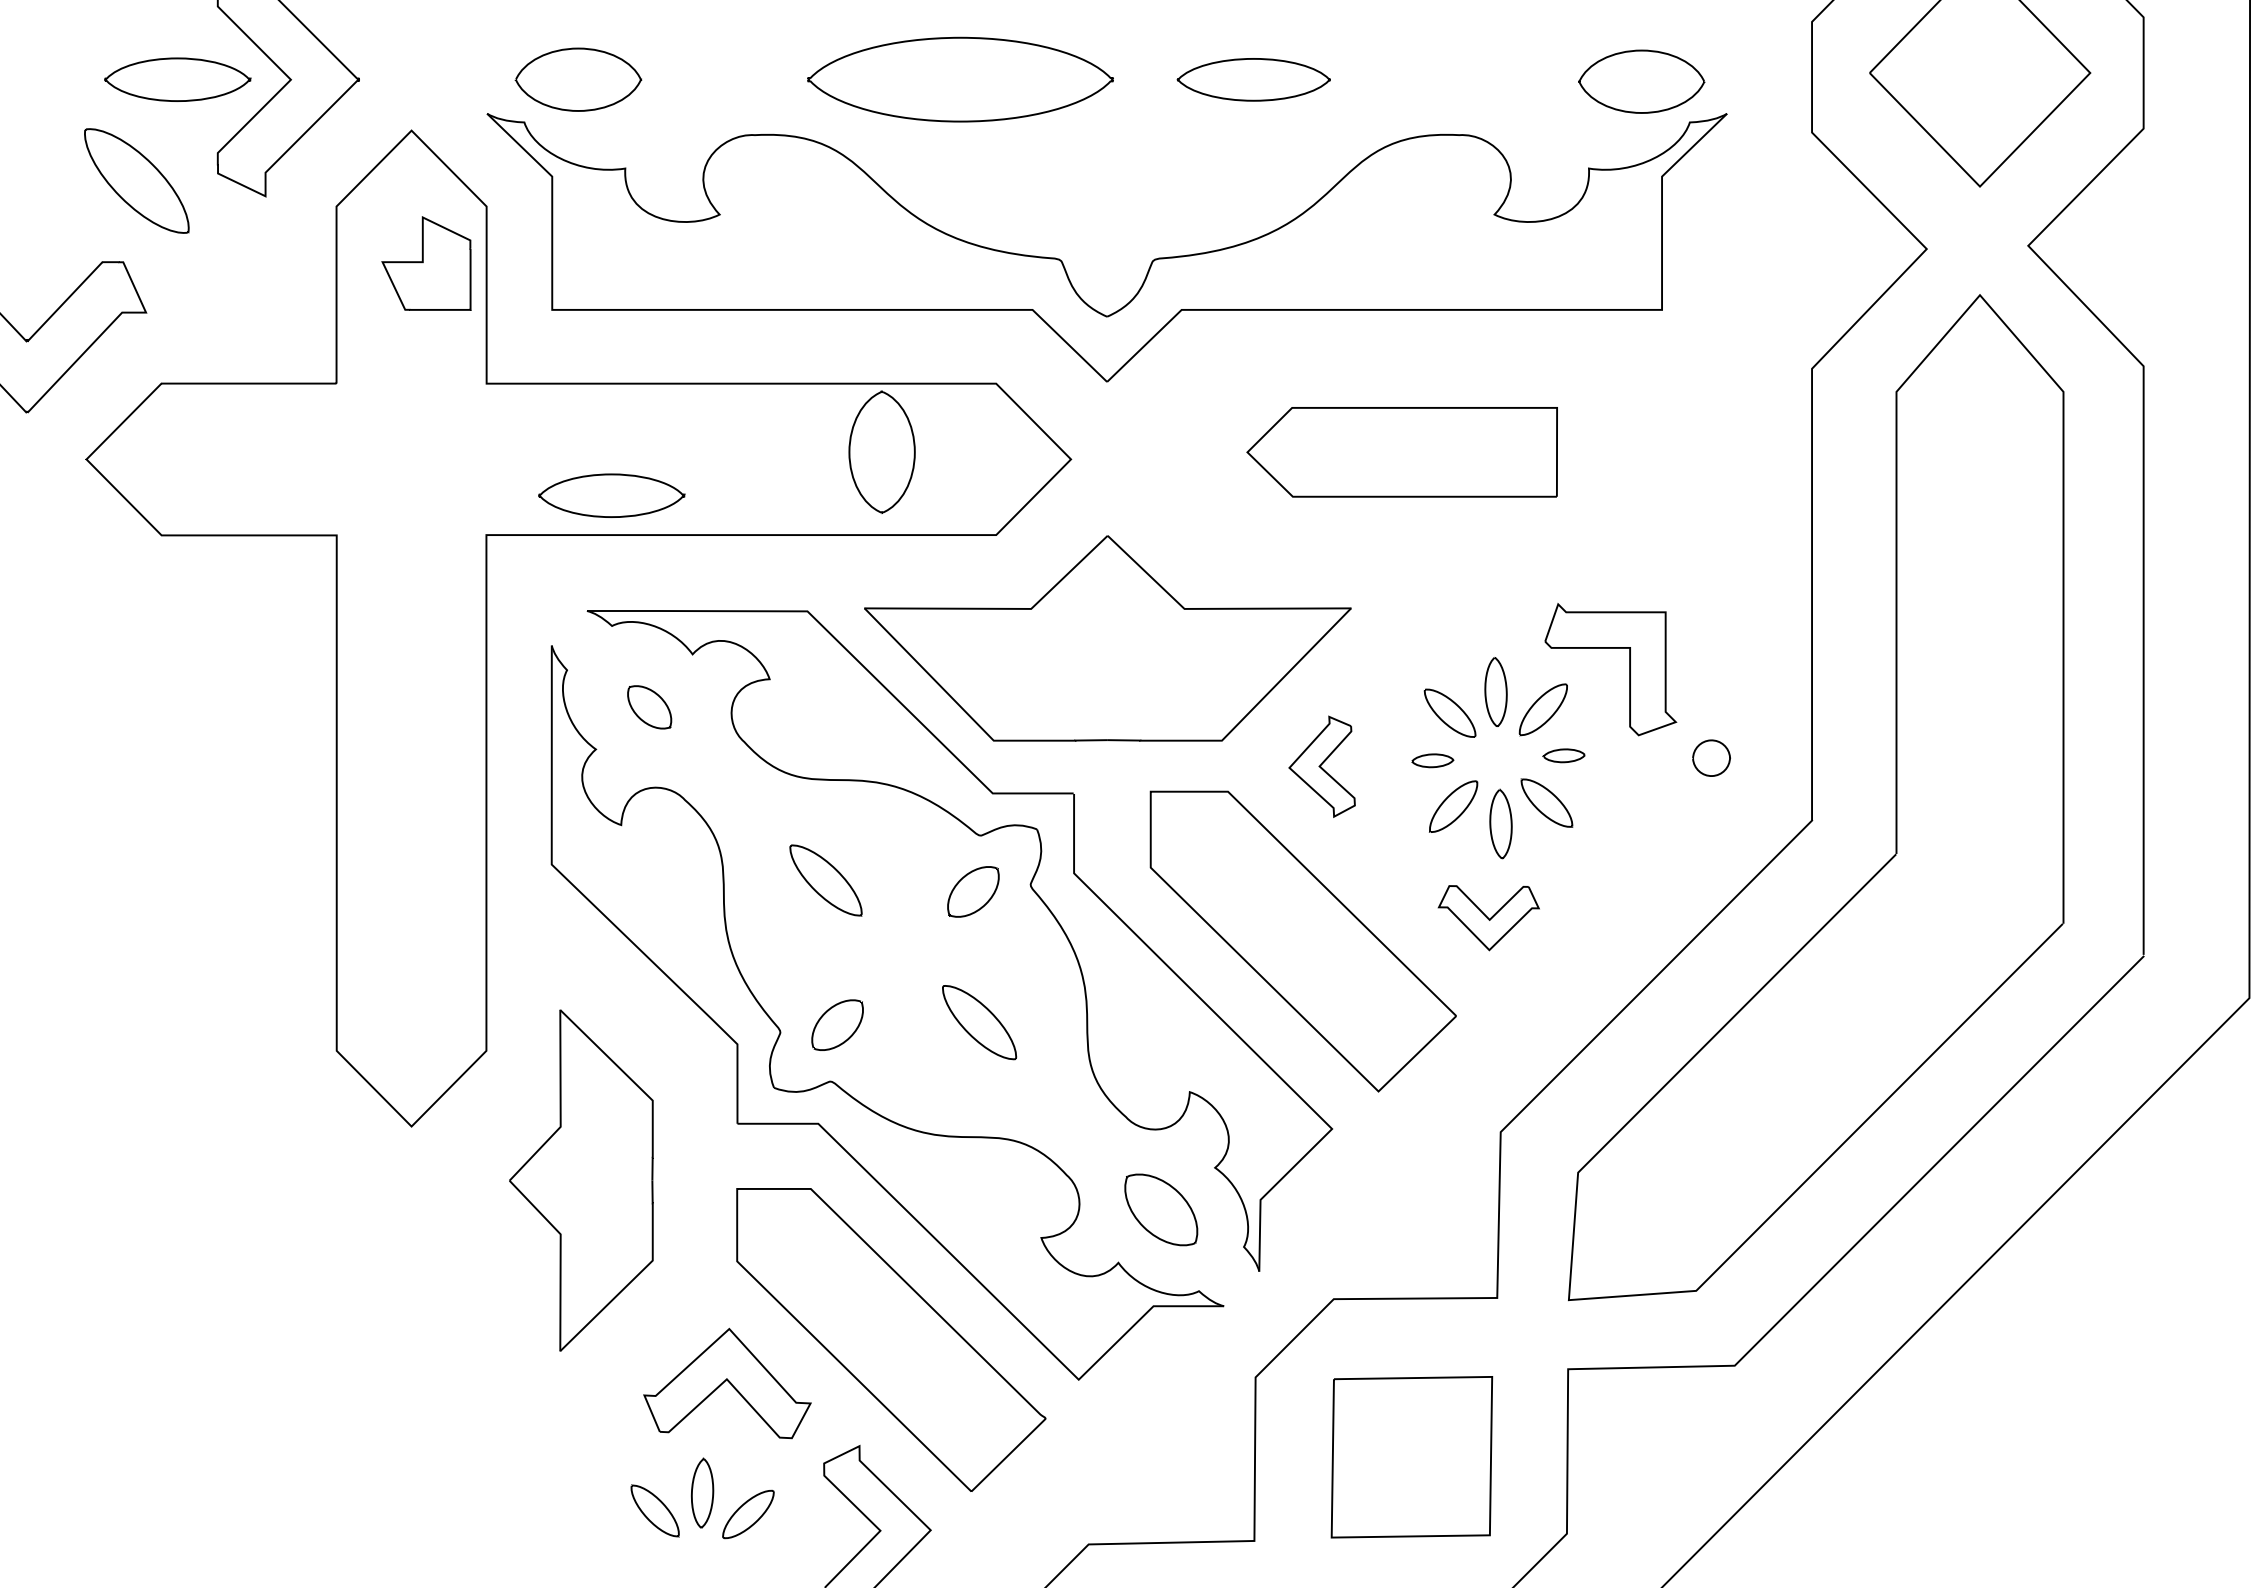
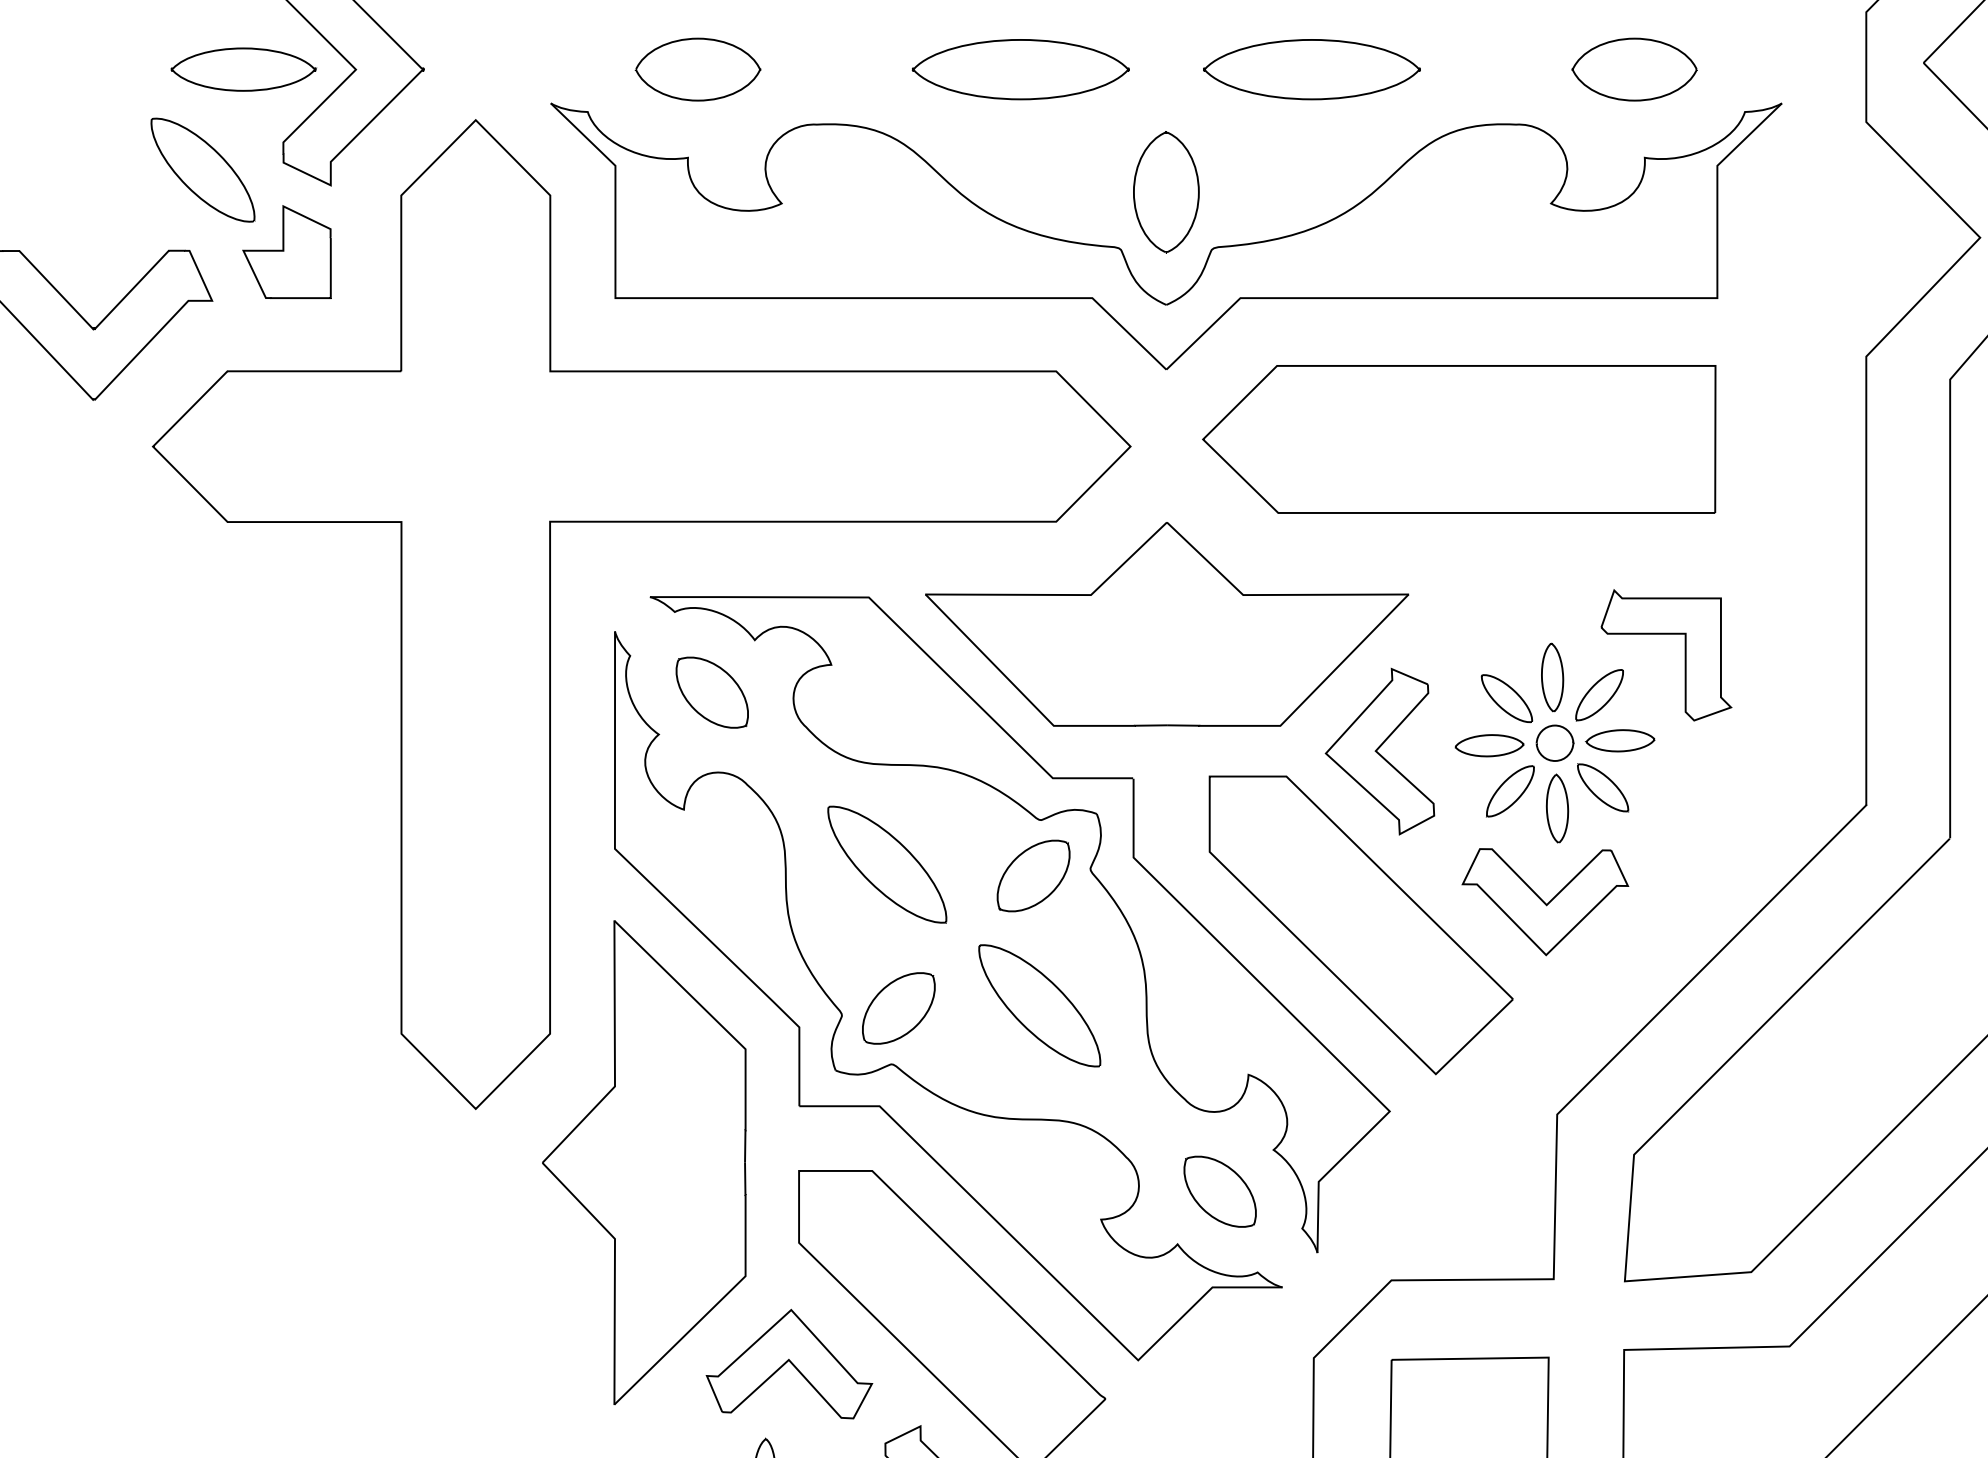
part: (578, 79) -> (698, 69), moved
part: (960, 79) -> (1020, 69), size x0.71
part: (1253, 79) -> (1311, 69), size x1.43
part: (1641, 81) -> (1634, 69), moved
part: (426, 263) -> (287, 252), moved
part: (881, 451) -> (1165, 191), moved
part: (1402, 452) -> (1459, 439), size x1.67
part: (611, 495) -> (674, 482), removed
part: (649, 707) -> (712, 692), size x1.67
part: (1563, 755) -> (1619, 740), size x1.67
part: (1711, 757) -> (1554, 742), moved
part: (1432, 760) -> (1489, 745), size x1.67
part: (1321, 766) -> (1379, 751), size x1.67
part: (825, 880) -> (886, 864), size x1.67
part: (973, 891) -> (1033, 875), size x1.43
part: (1488, 917) -> (1545, 901), size x1.67
part: (979, 1022) -> (1039, 1005), size x1.67
part: (837, 1024) -> (898, 1007), size x1.43
part: (581, 1180) -> (644, 1162), size x1.43

